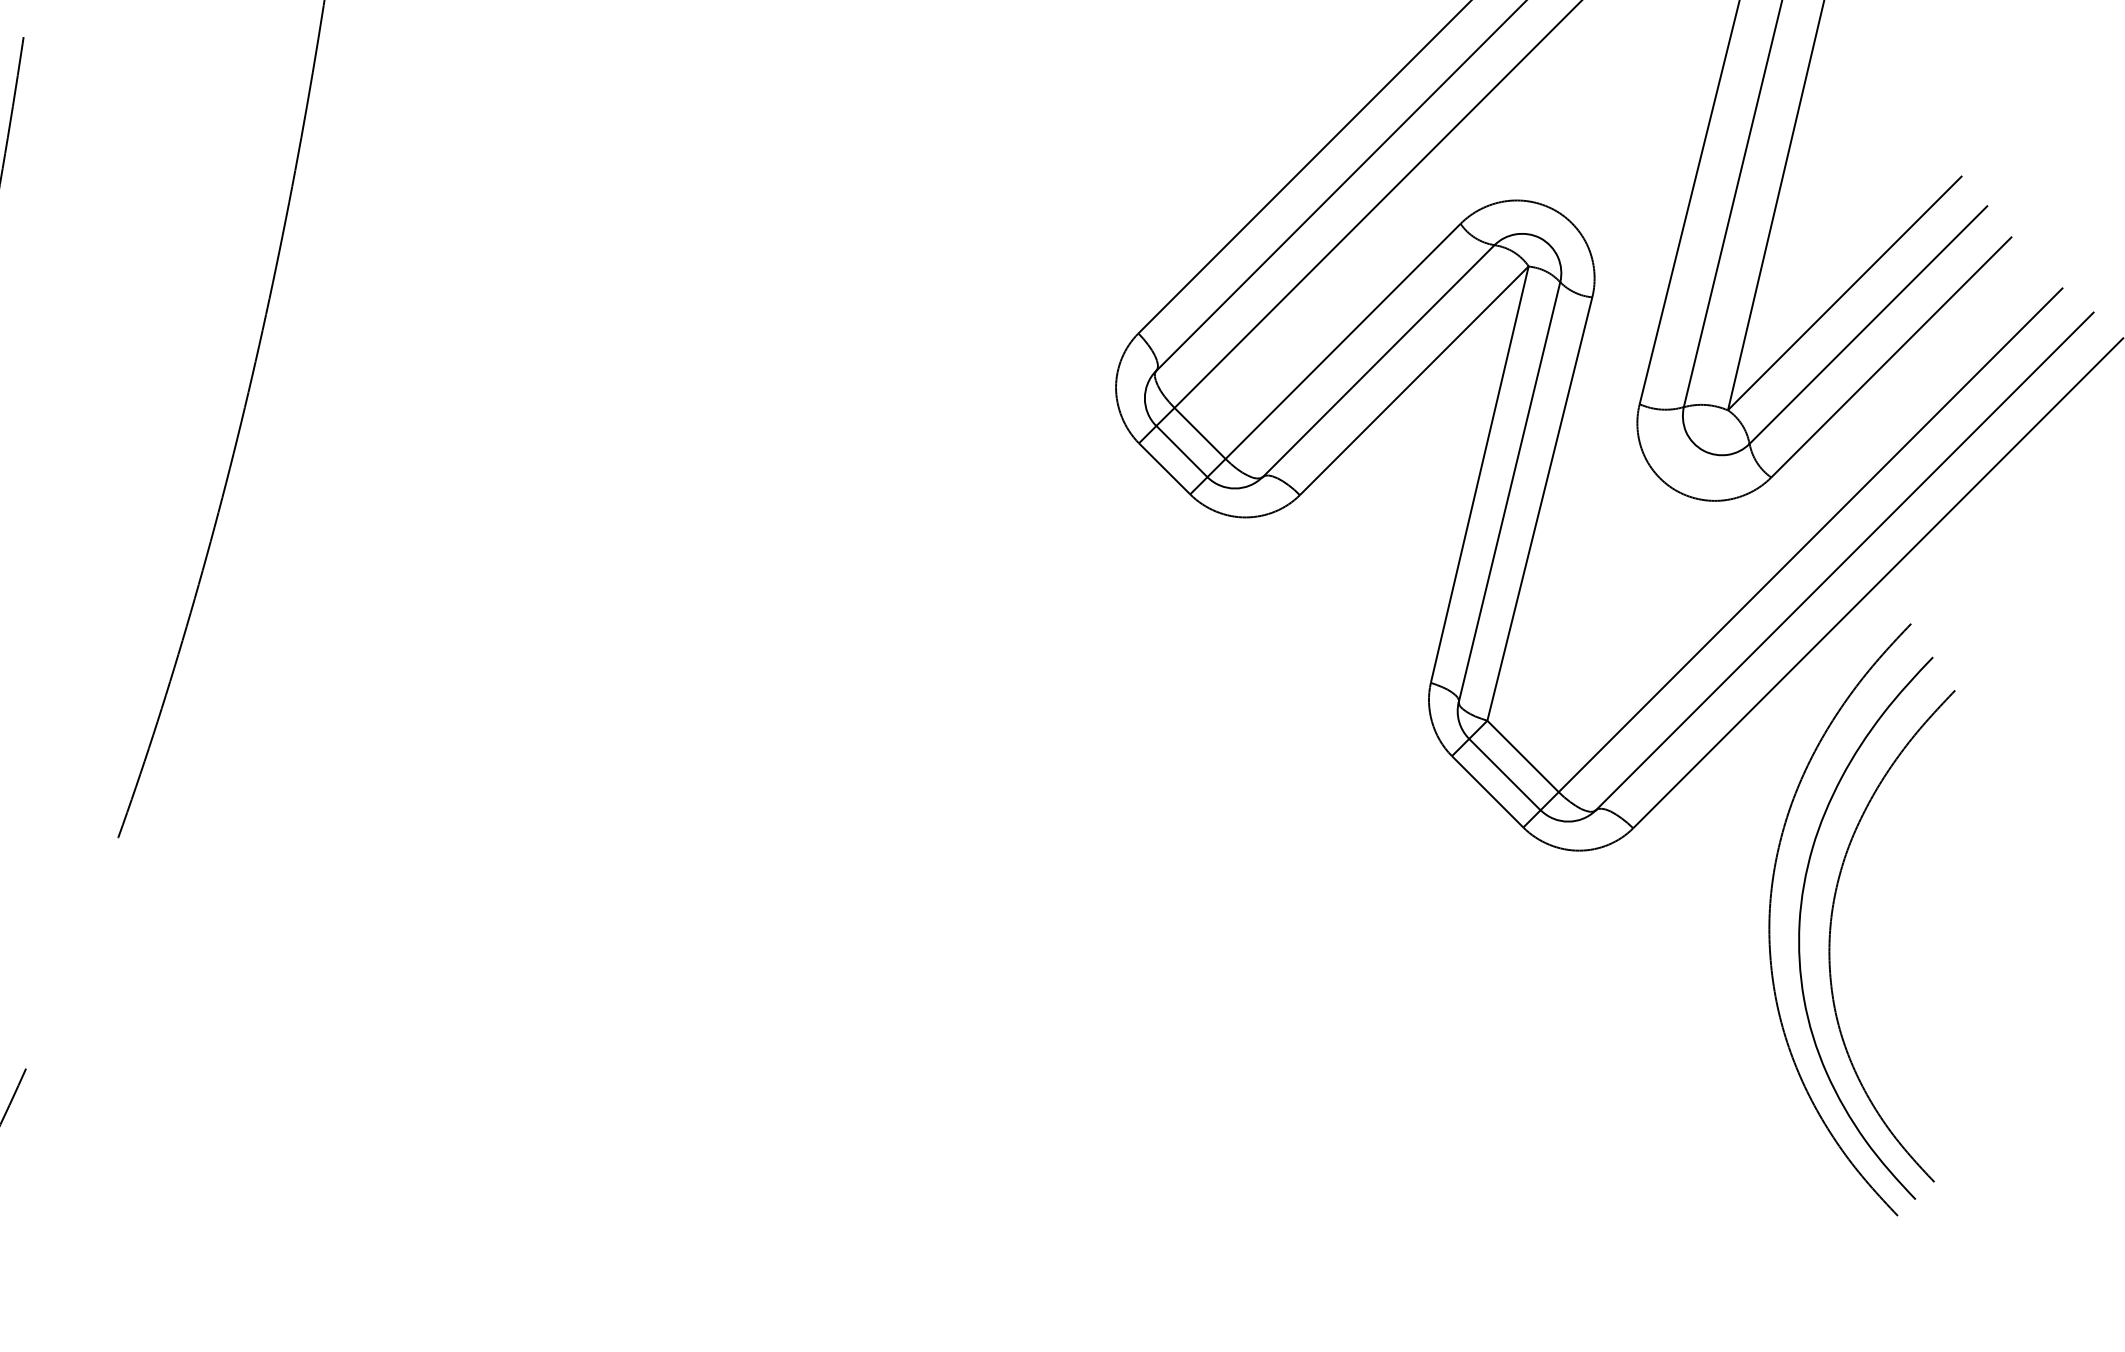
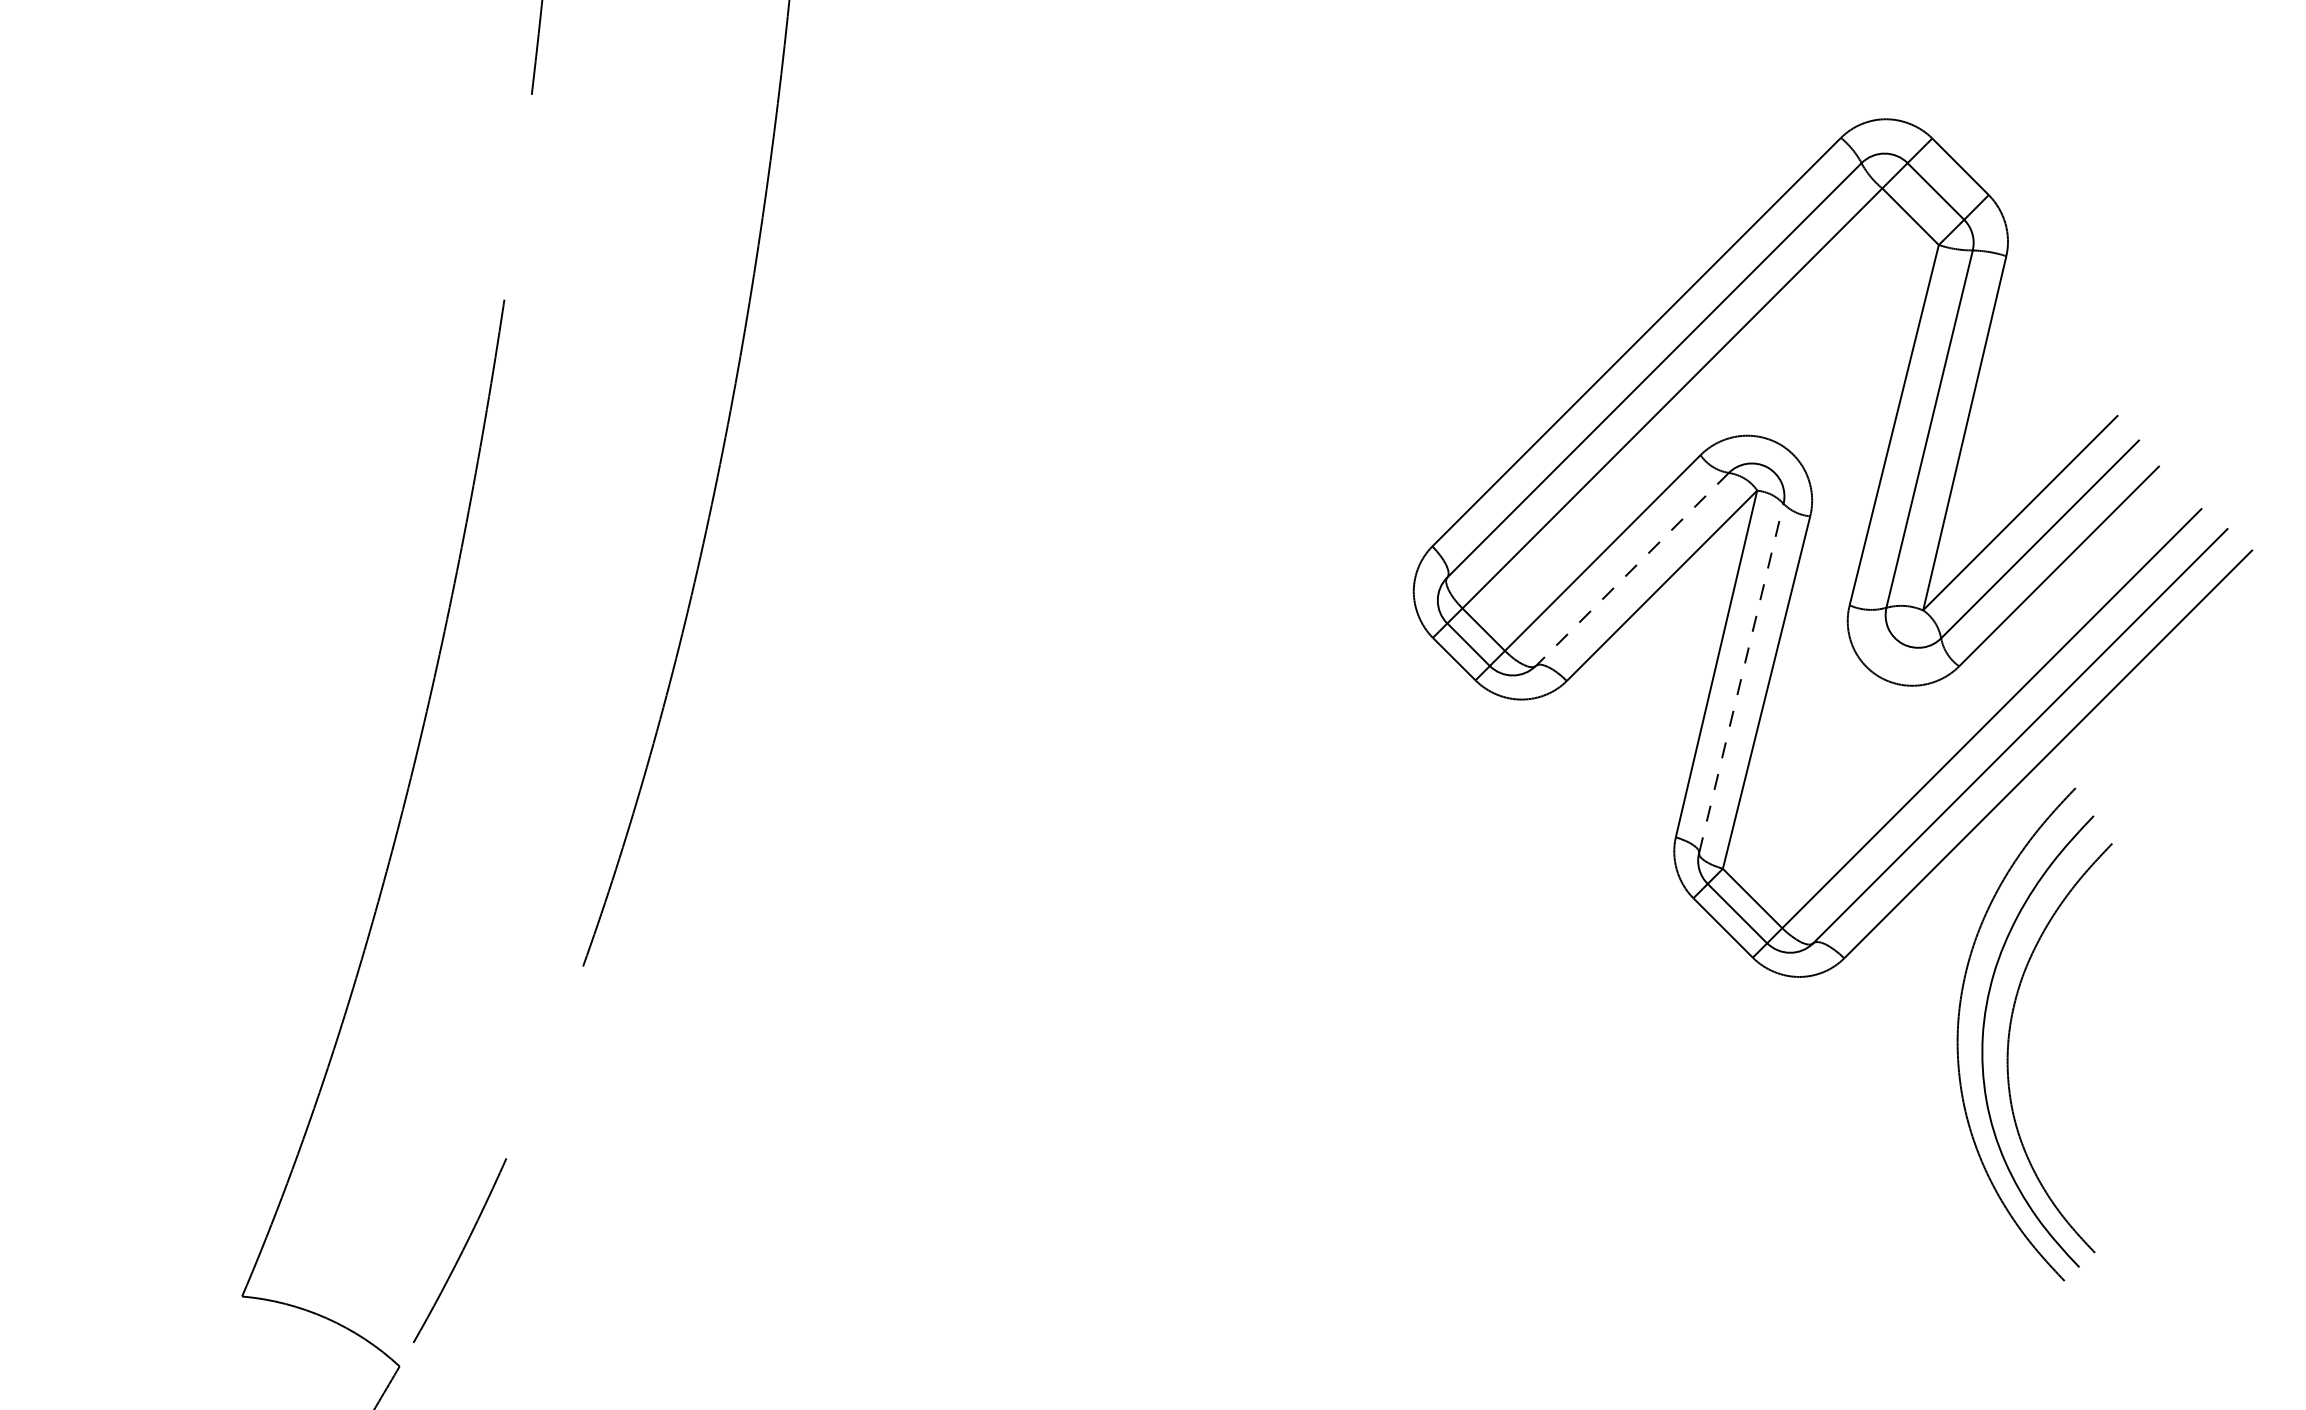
line: (1378, 361) -> (1632, 569), solid -> dashed
line: (1509, 492) -> (1741, 678), solid -> dashed

